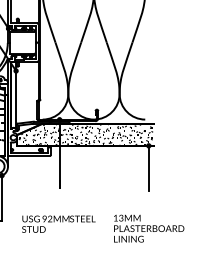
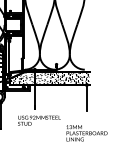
text: (59, 223) -> (39, 120), moved

